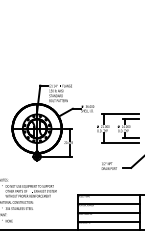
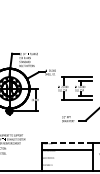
line: (108, 195) -> (67, 142), solid -> dashed
line: (108, 212) -> (67, 156), removed
line: (108, 221) -> (67, 164), removed

